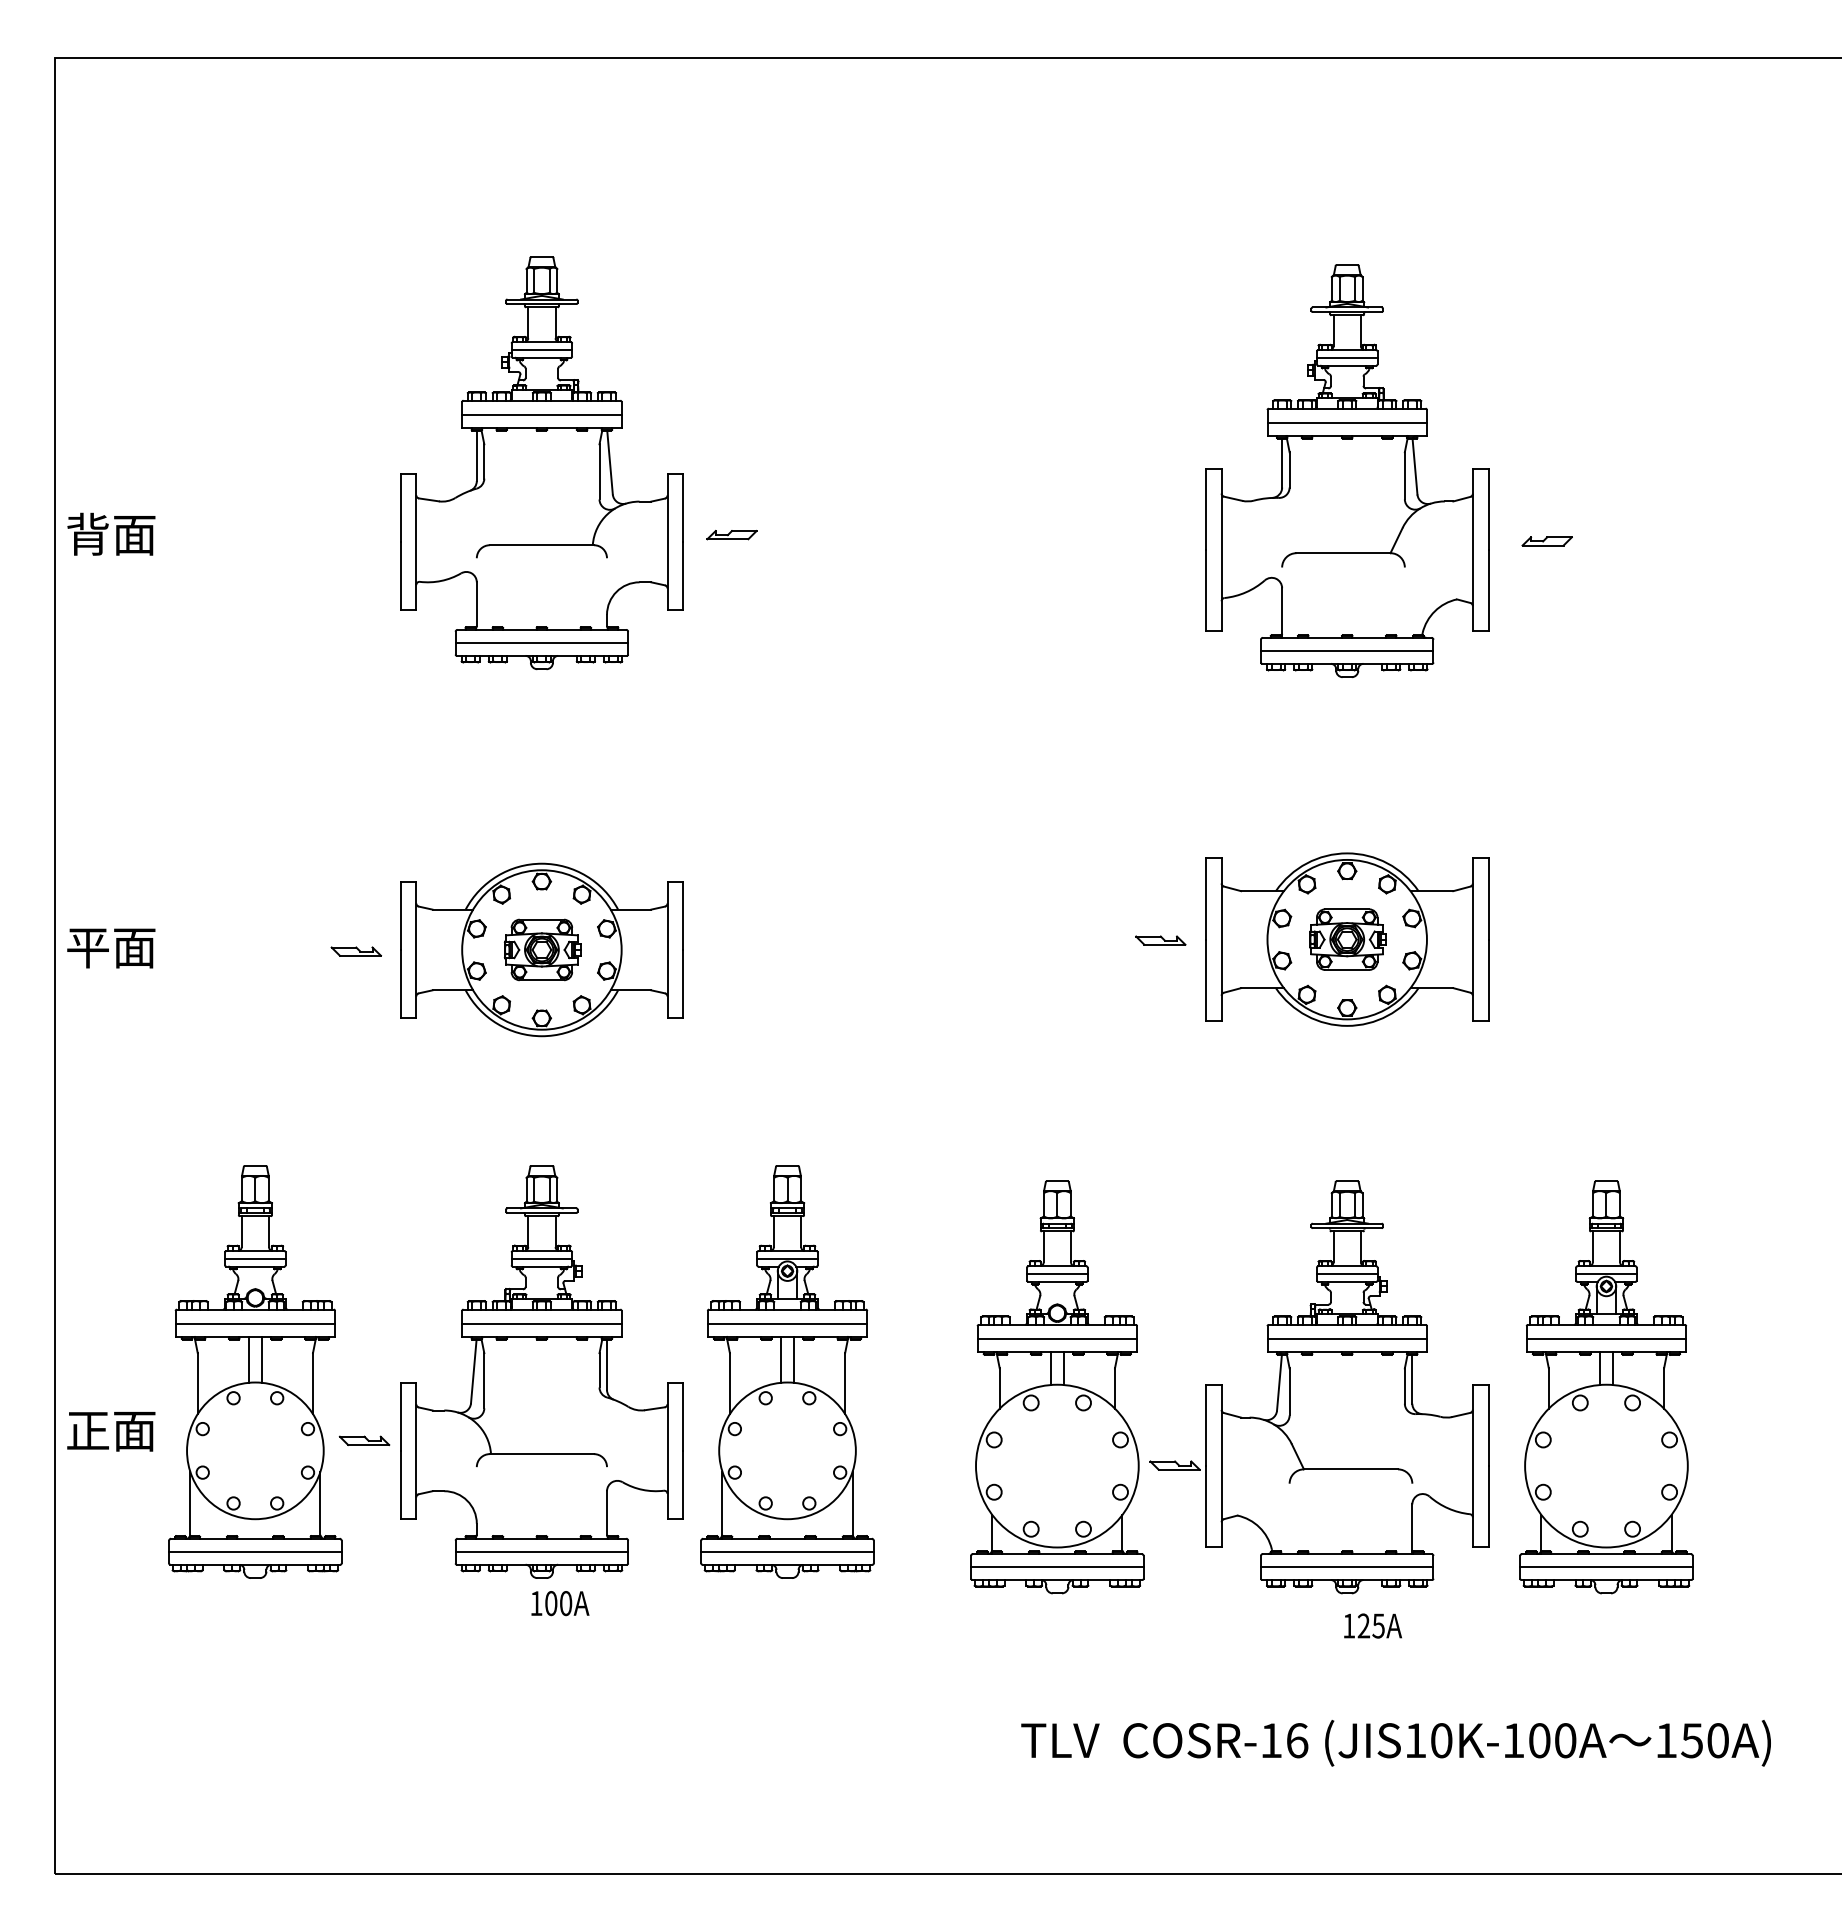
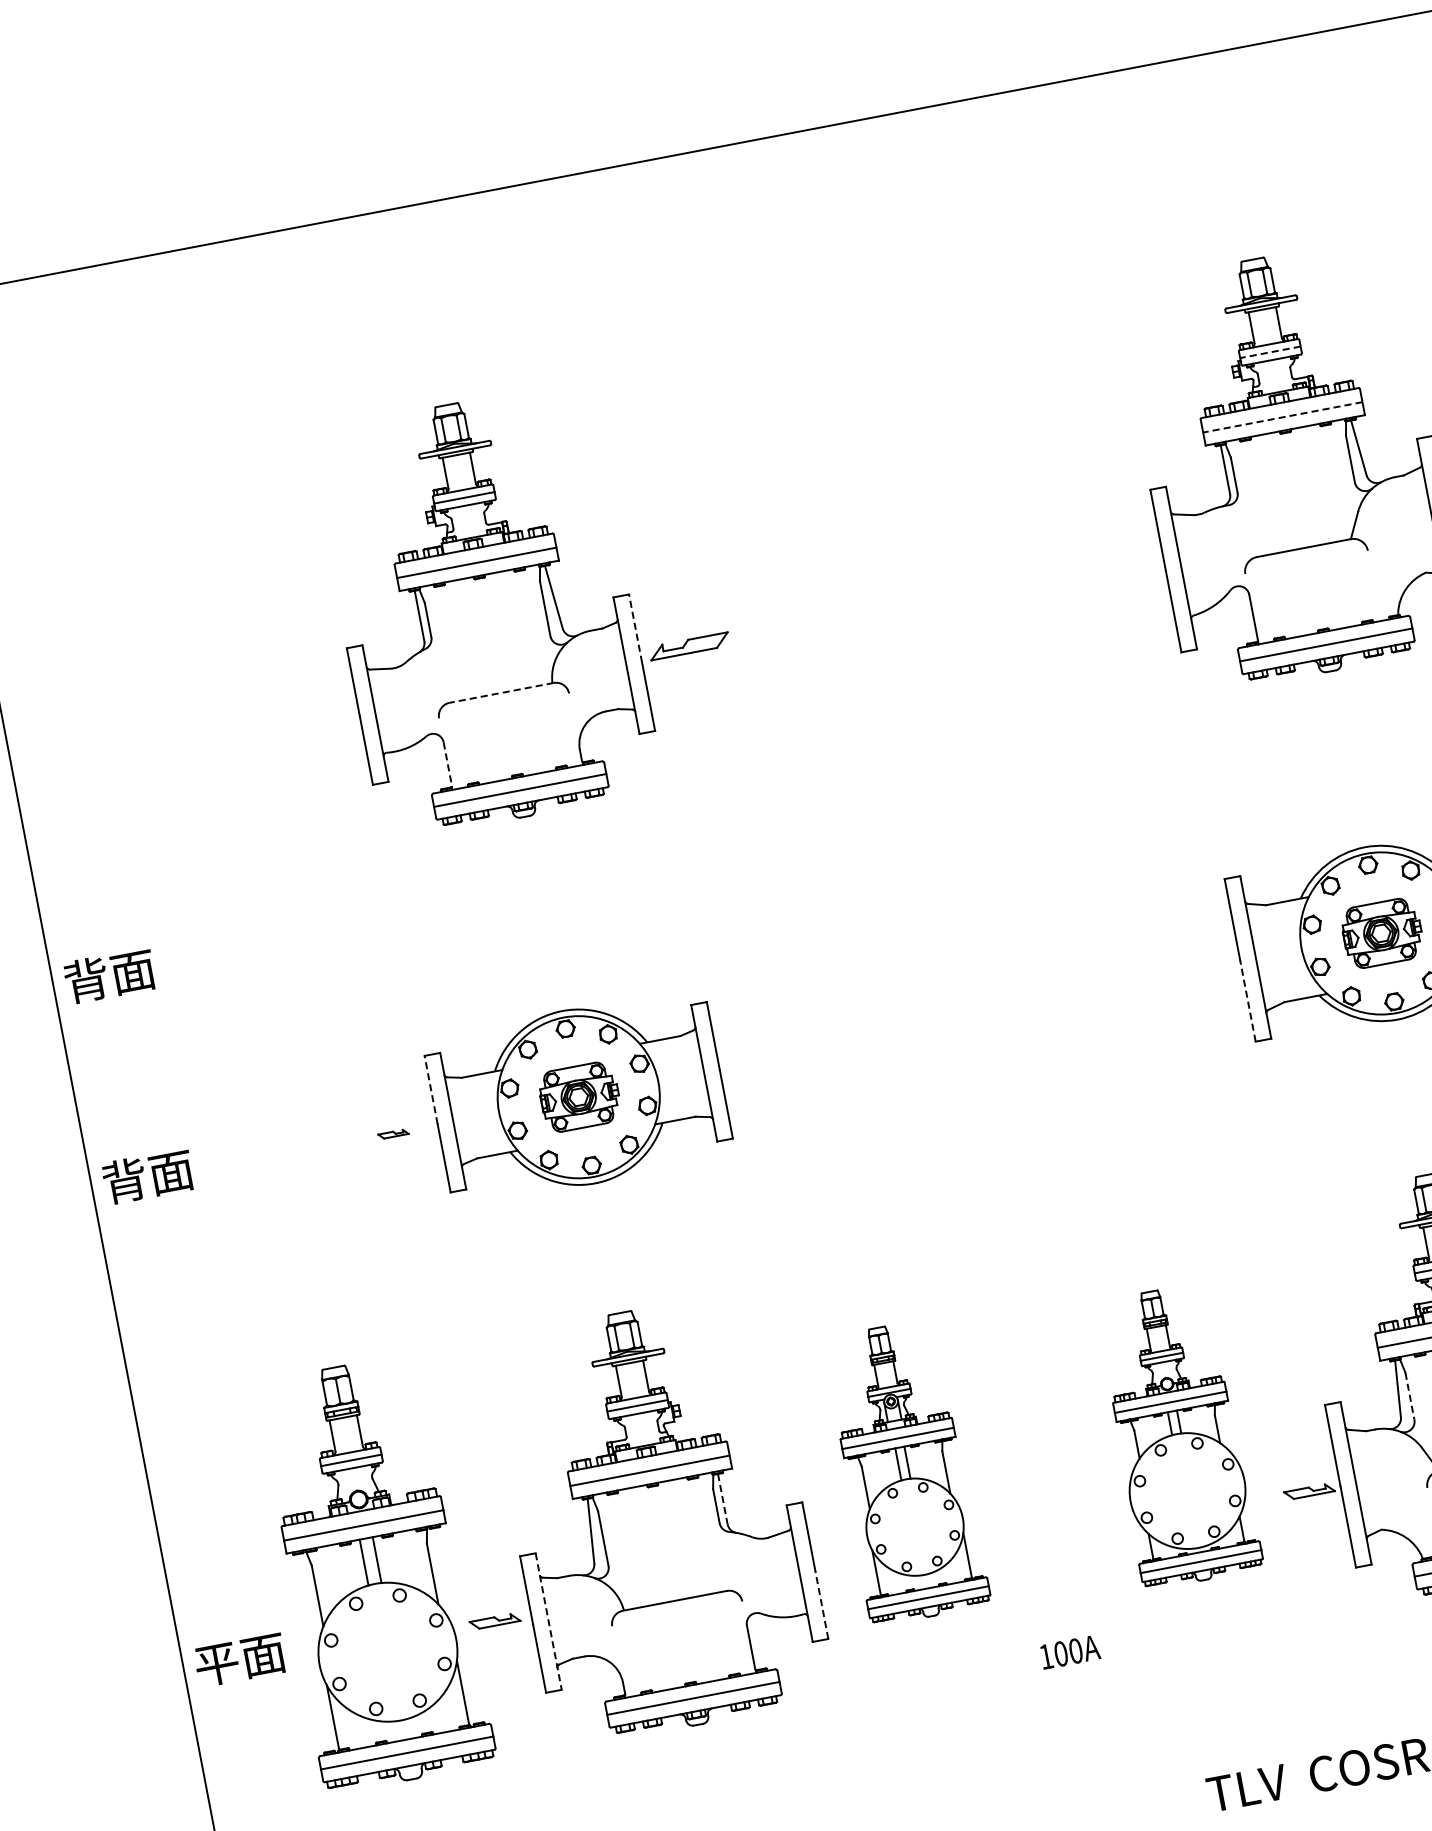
line: (1346, 357) -> (1269, 352), solid -> dashed
line: (1347, 423) -> (1283, 417), solid -> dashed
line: (683, 507) -> (635, 628), solid -> dashed
text: (111, 533) -> (109, 975), moved
part: (731, 535) -> (689, 647), size x1.6
line: (541, 545) -> (501, 693), solid -> dashed
line: (476, 604) -> (447, 764), solid -> dashed
line: (400, 915) -> (430, 1089), solid -> dashed
part: (1160, 940) -> (1194, 969), removed
text: (87, 946) -> (124, 1180), 平面 -> 背面
part: (355, 951) -> (392, 1134), size x0.6
line: (1205, 980) -> (1247, 1001), solid -> dashed
line: (607, 1365) -> (723, 1499), solid -> dashed
part: (787, 1371) -> (904, 1471), size x0.7
part: (1057, 1387) -> (1177, 1436), size x0.7
line: (1289, 1392) -> (1409, 1396), solid -> dashed
text: (87, 1431) -> (216, 1664), 正面 -> 平面
line: (416, 1451) -> (549, 1622), solid -> dashed
line: (683, 1484) -> (822, 1604), solid -> dashed
text: (560, 1603) -> (1070, 1652), moved

